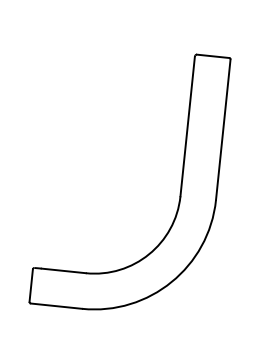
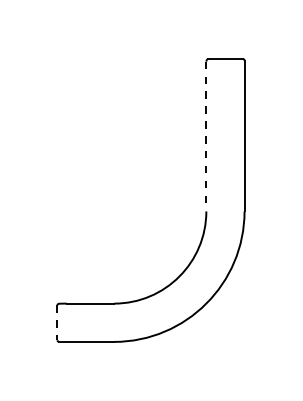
line: (187, 126) -> (206, 136), solid -> dashed
line: (31, 285) -> (57, 322), solid -> dashed

